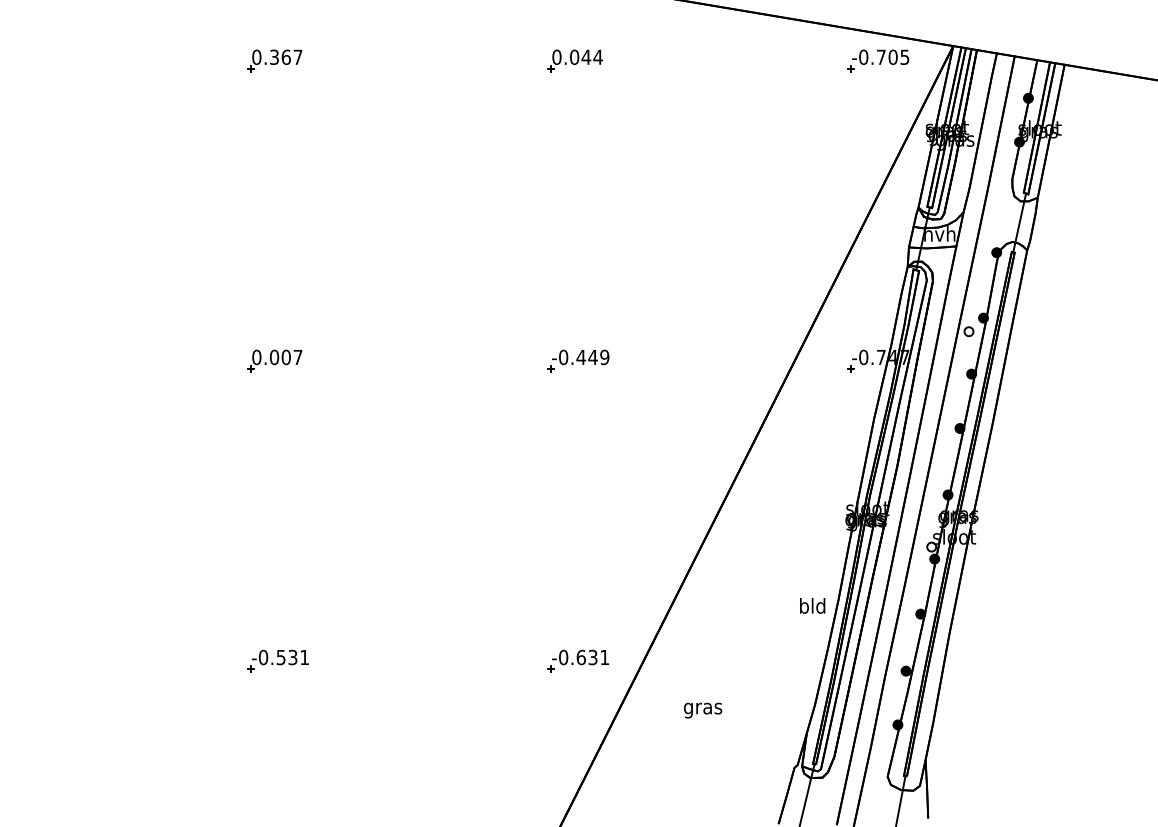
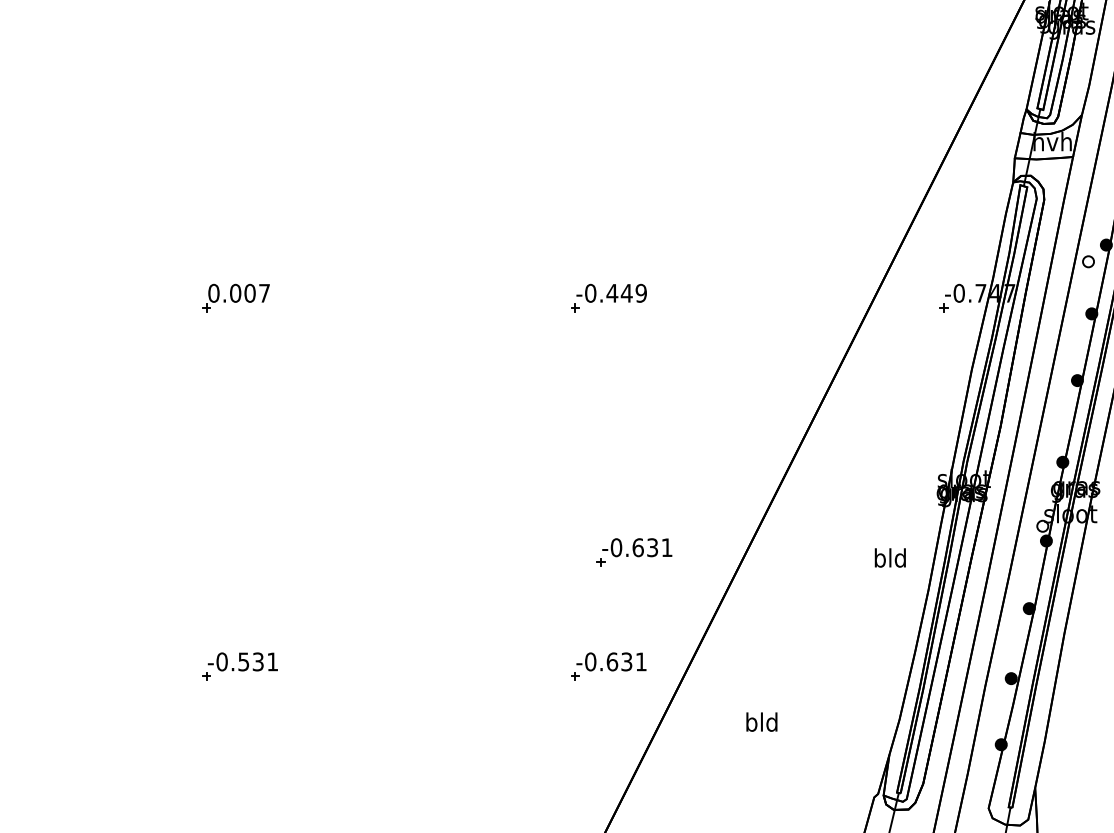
part: (598, 567) -> (633, 551), added
text: (812, 605) -> (890, 557), moved
text: (703, 708) -> (762, 724), gras -> bld

